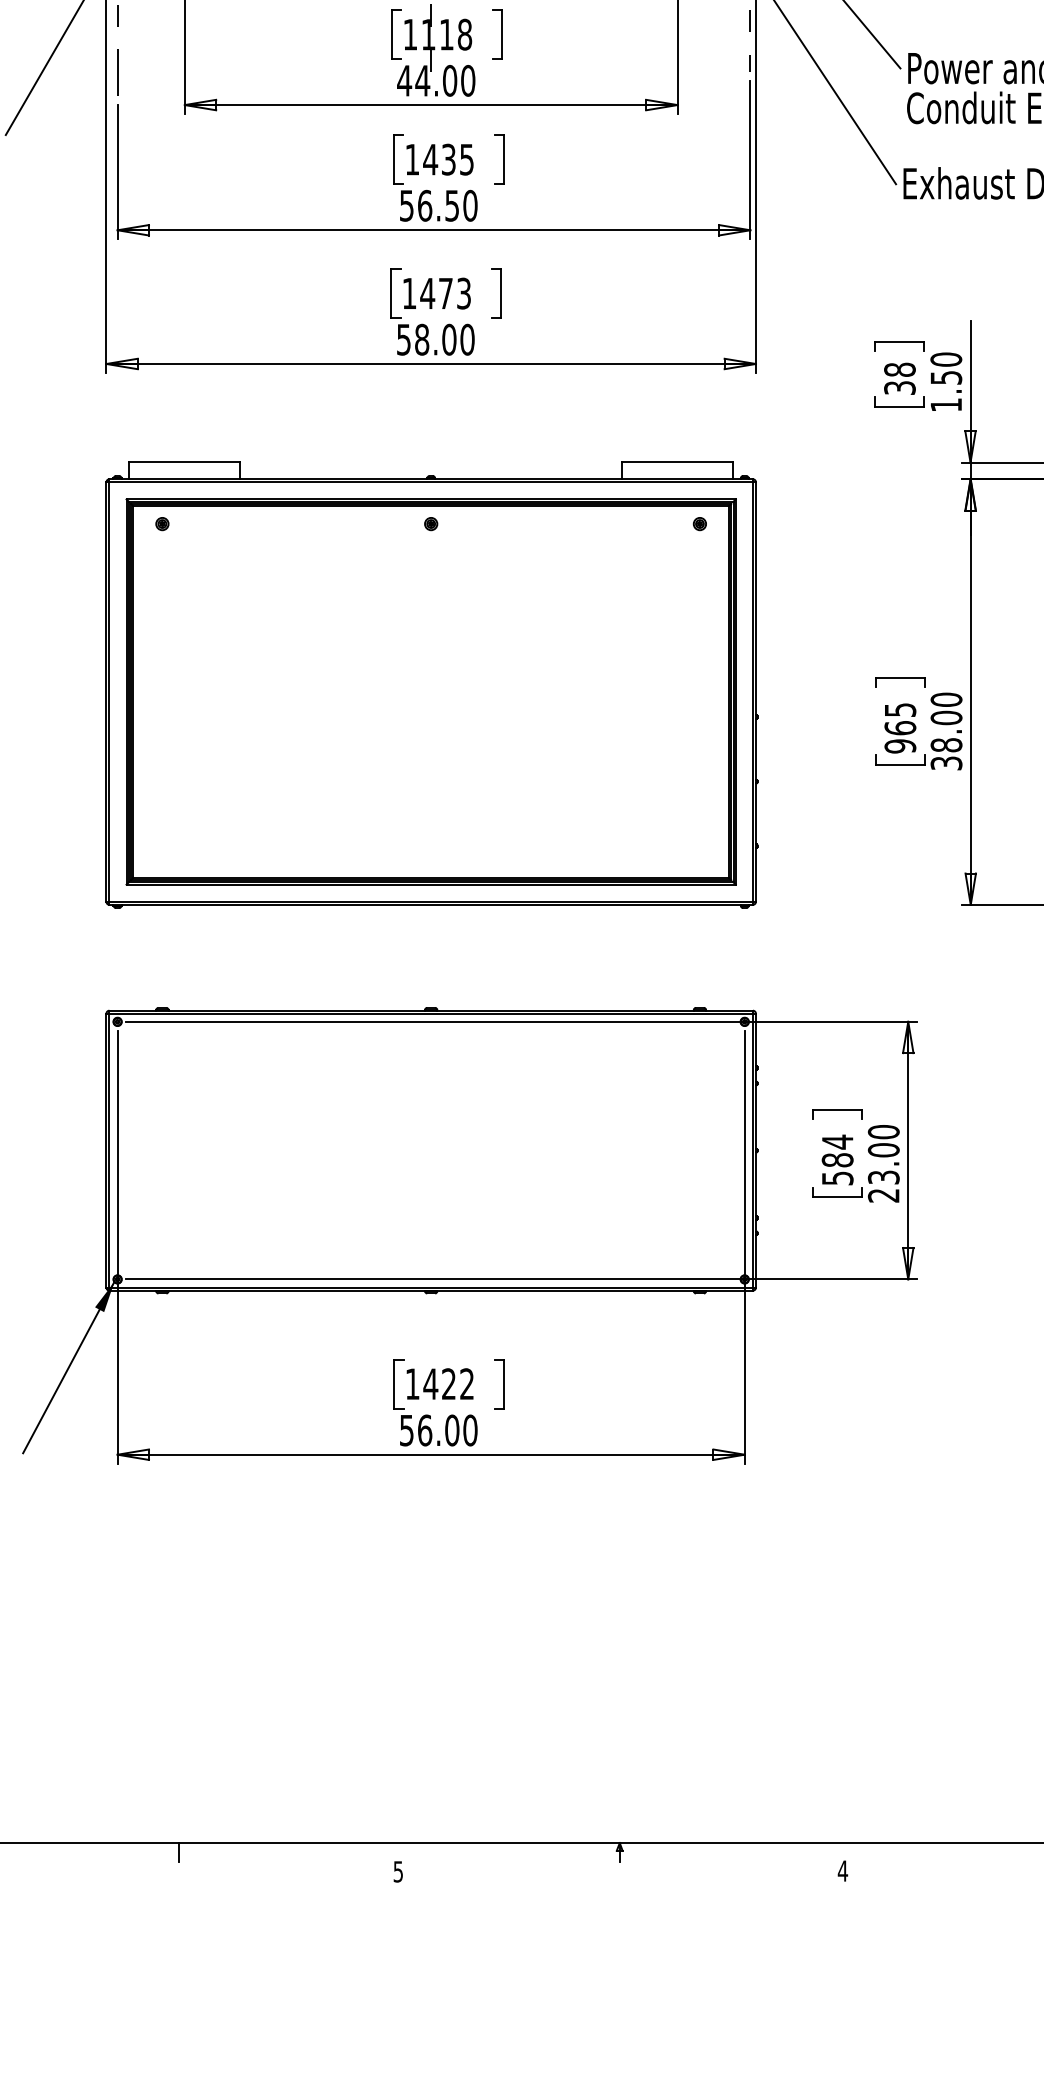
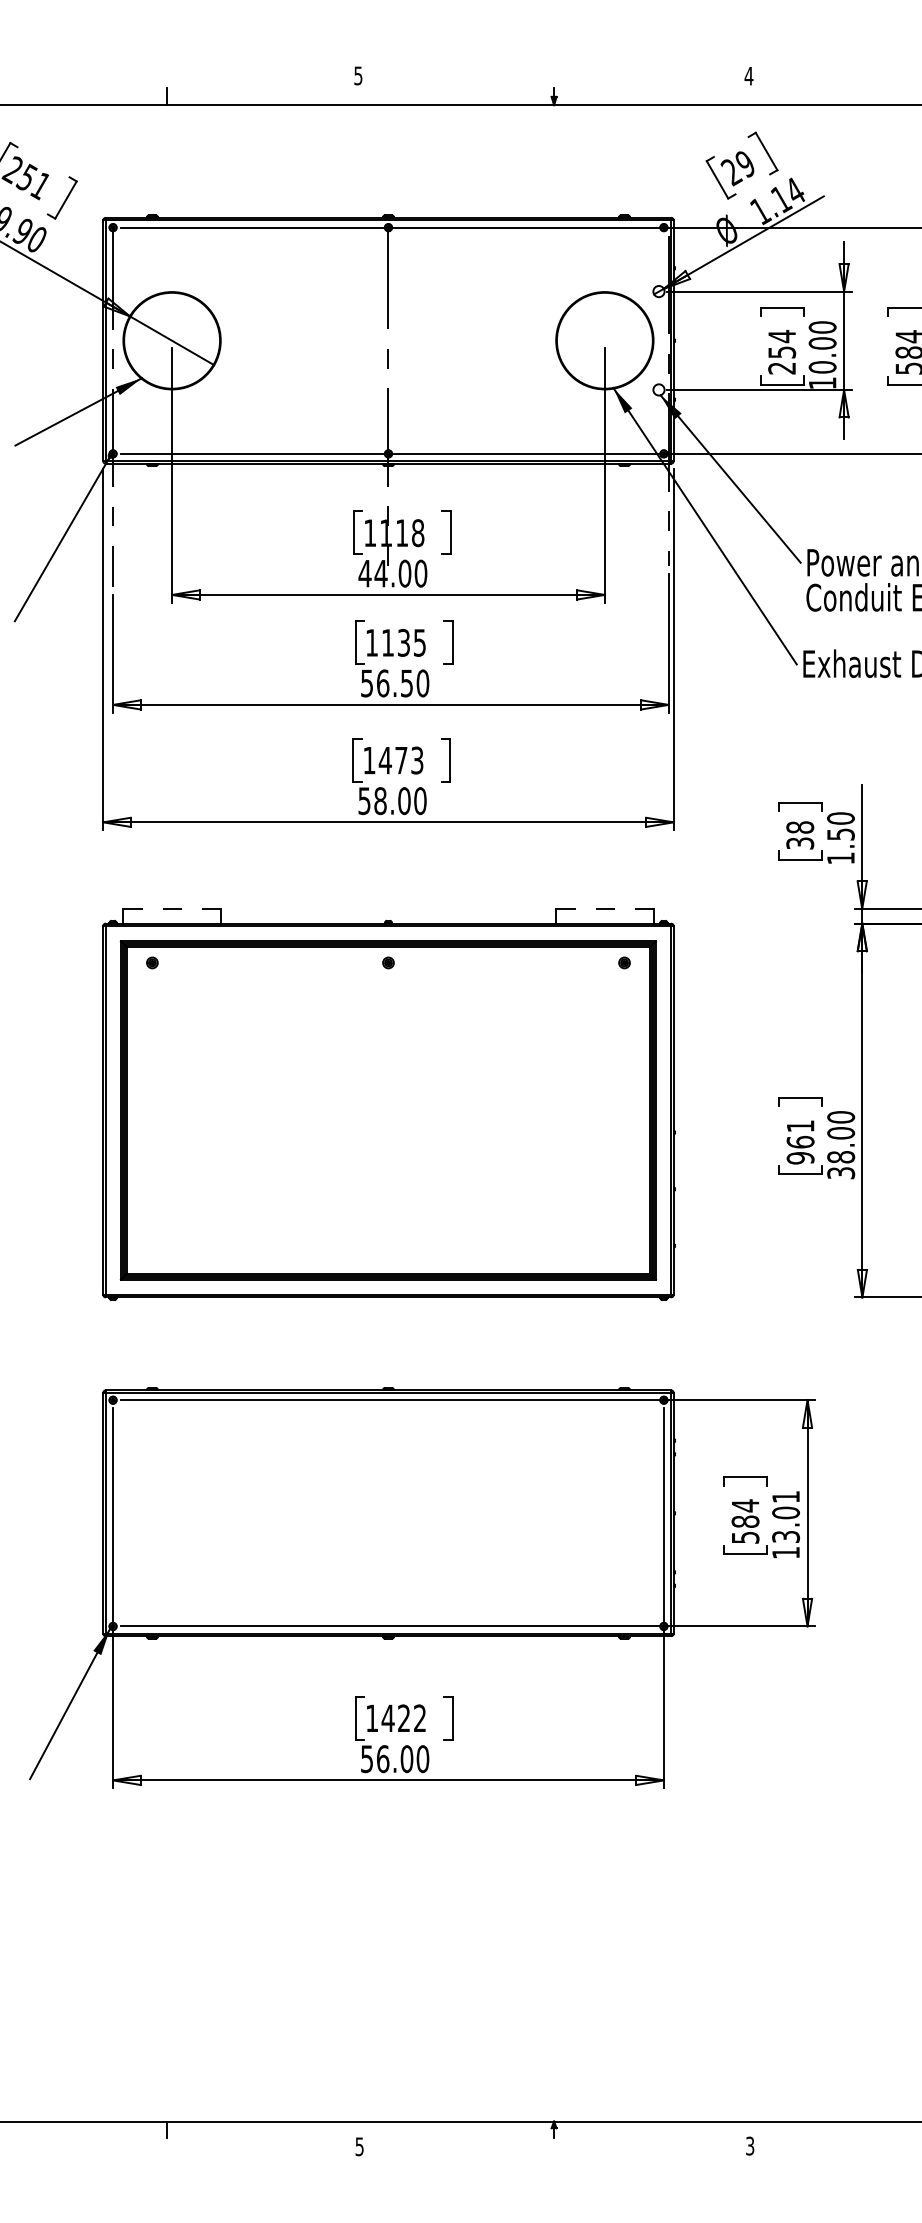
text: (430, 159) -> (387, 642), 1435 -> 1135
line: (185, 462) -> (172, 908), solid -> dashed
line: (677, 462) -> (604, 908), solid -> dashed
text: (900, 710) -> (800, 1126), 965 -> 961
text: (883, 1163) -> (785, 1524), 23.00 -> 13.01
text: (842, 1870) -> (749, 2145), 4 -> 3

